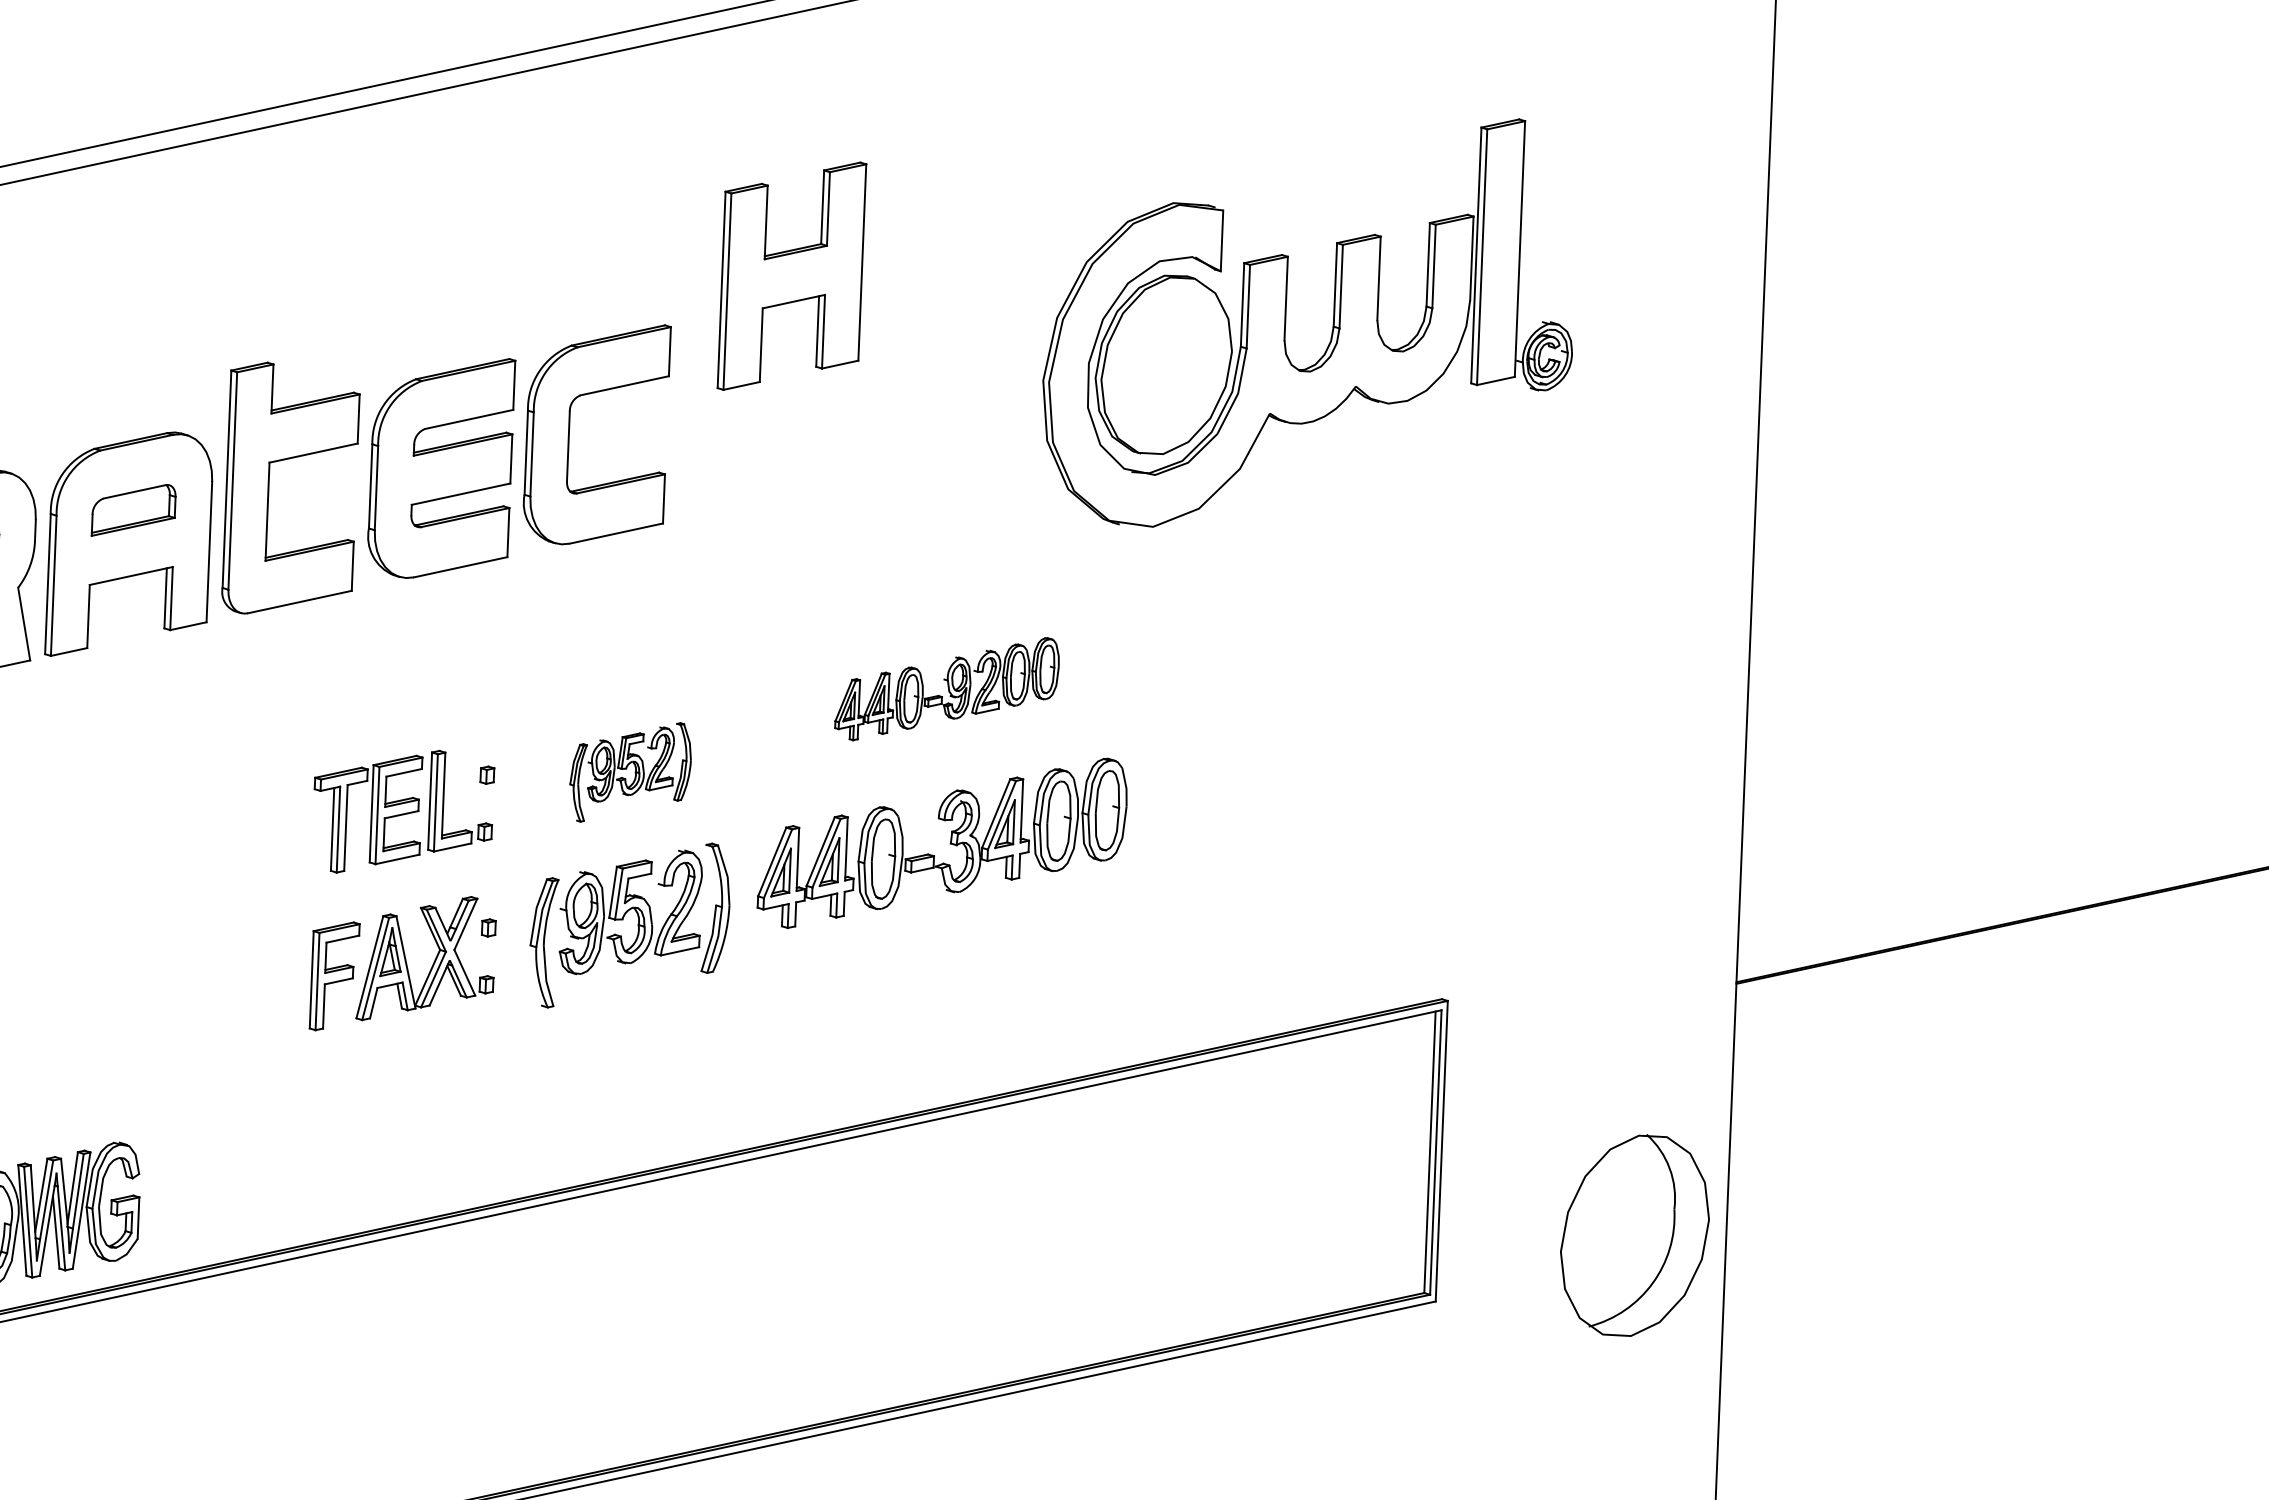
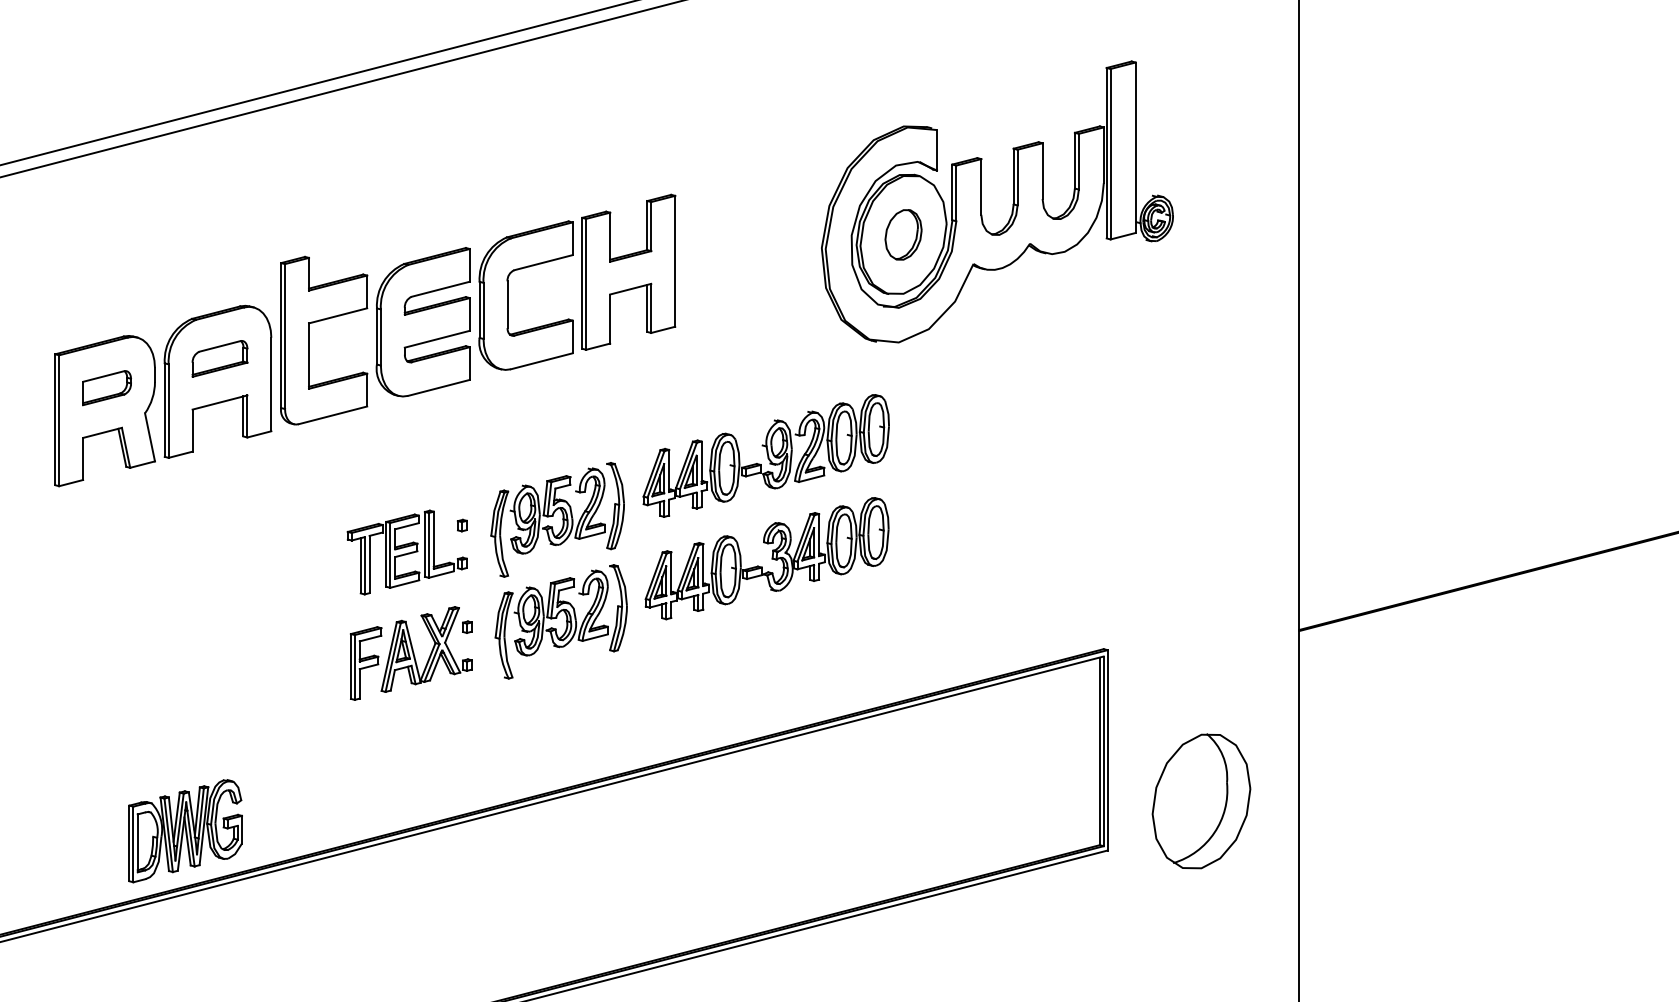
part: (791, 274) -> (628, 271), moved
part: (1166, 365) -> (903, 234), added
part: (946, 688) -> (765, 455), size x1.67
part: (630, 771) -> (557, 519), size x1.67
part: (1634, 1235) -> (1201, 801), moved

